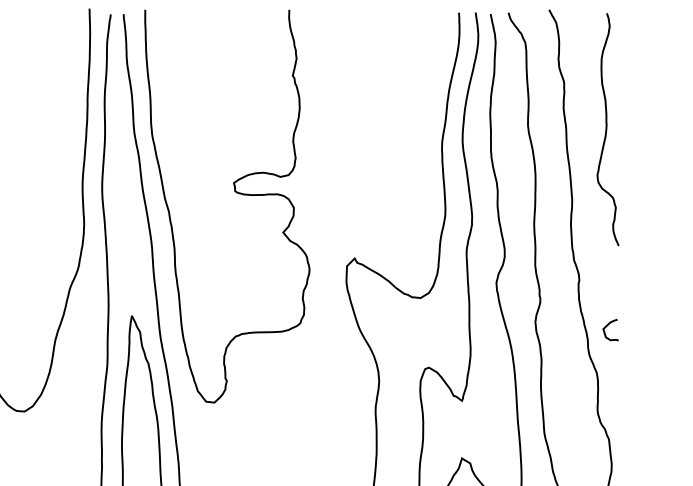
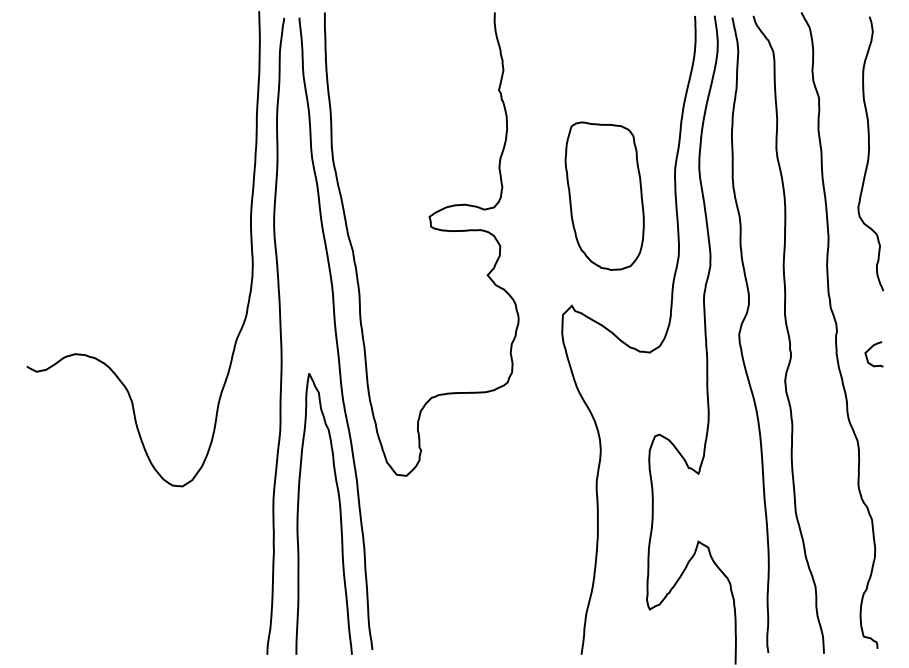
part: (382, 164) -> (604, 195), added
curve: (606, 326) -> (869, 350), moved

